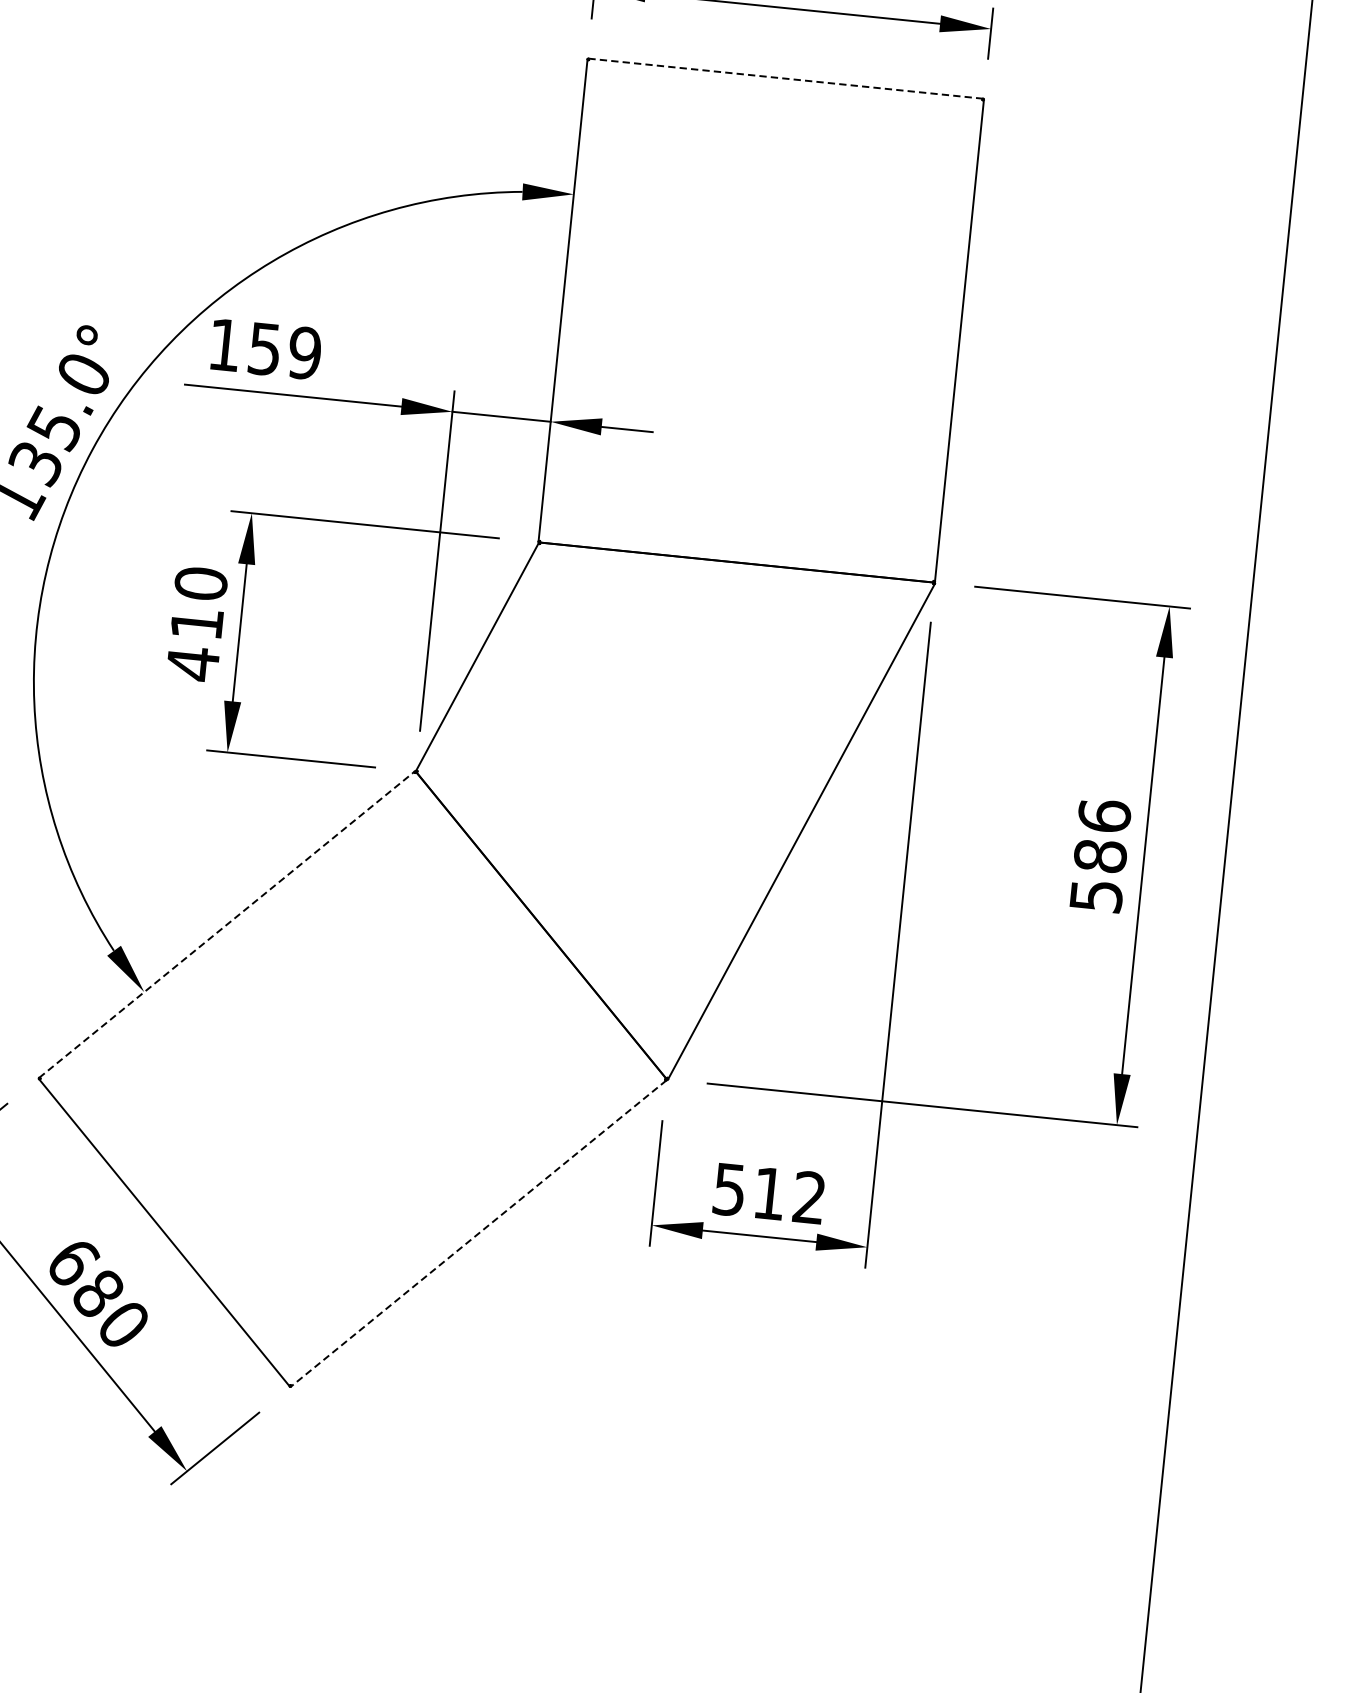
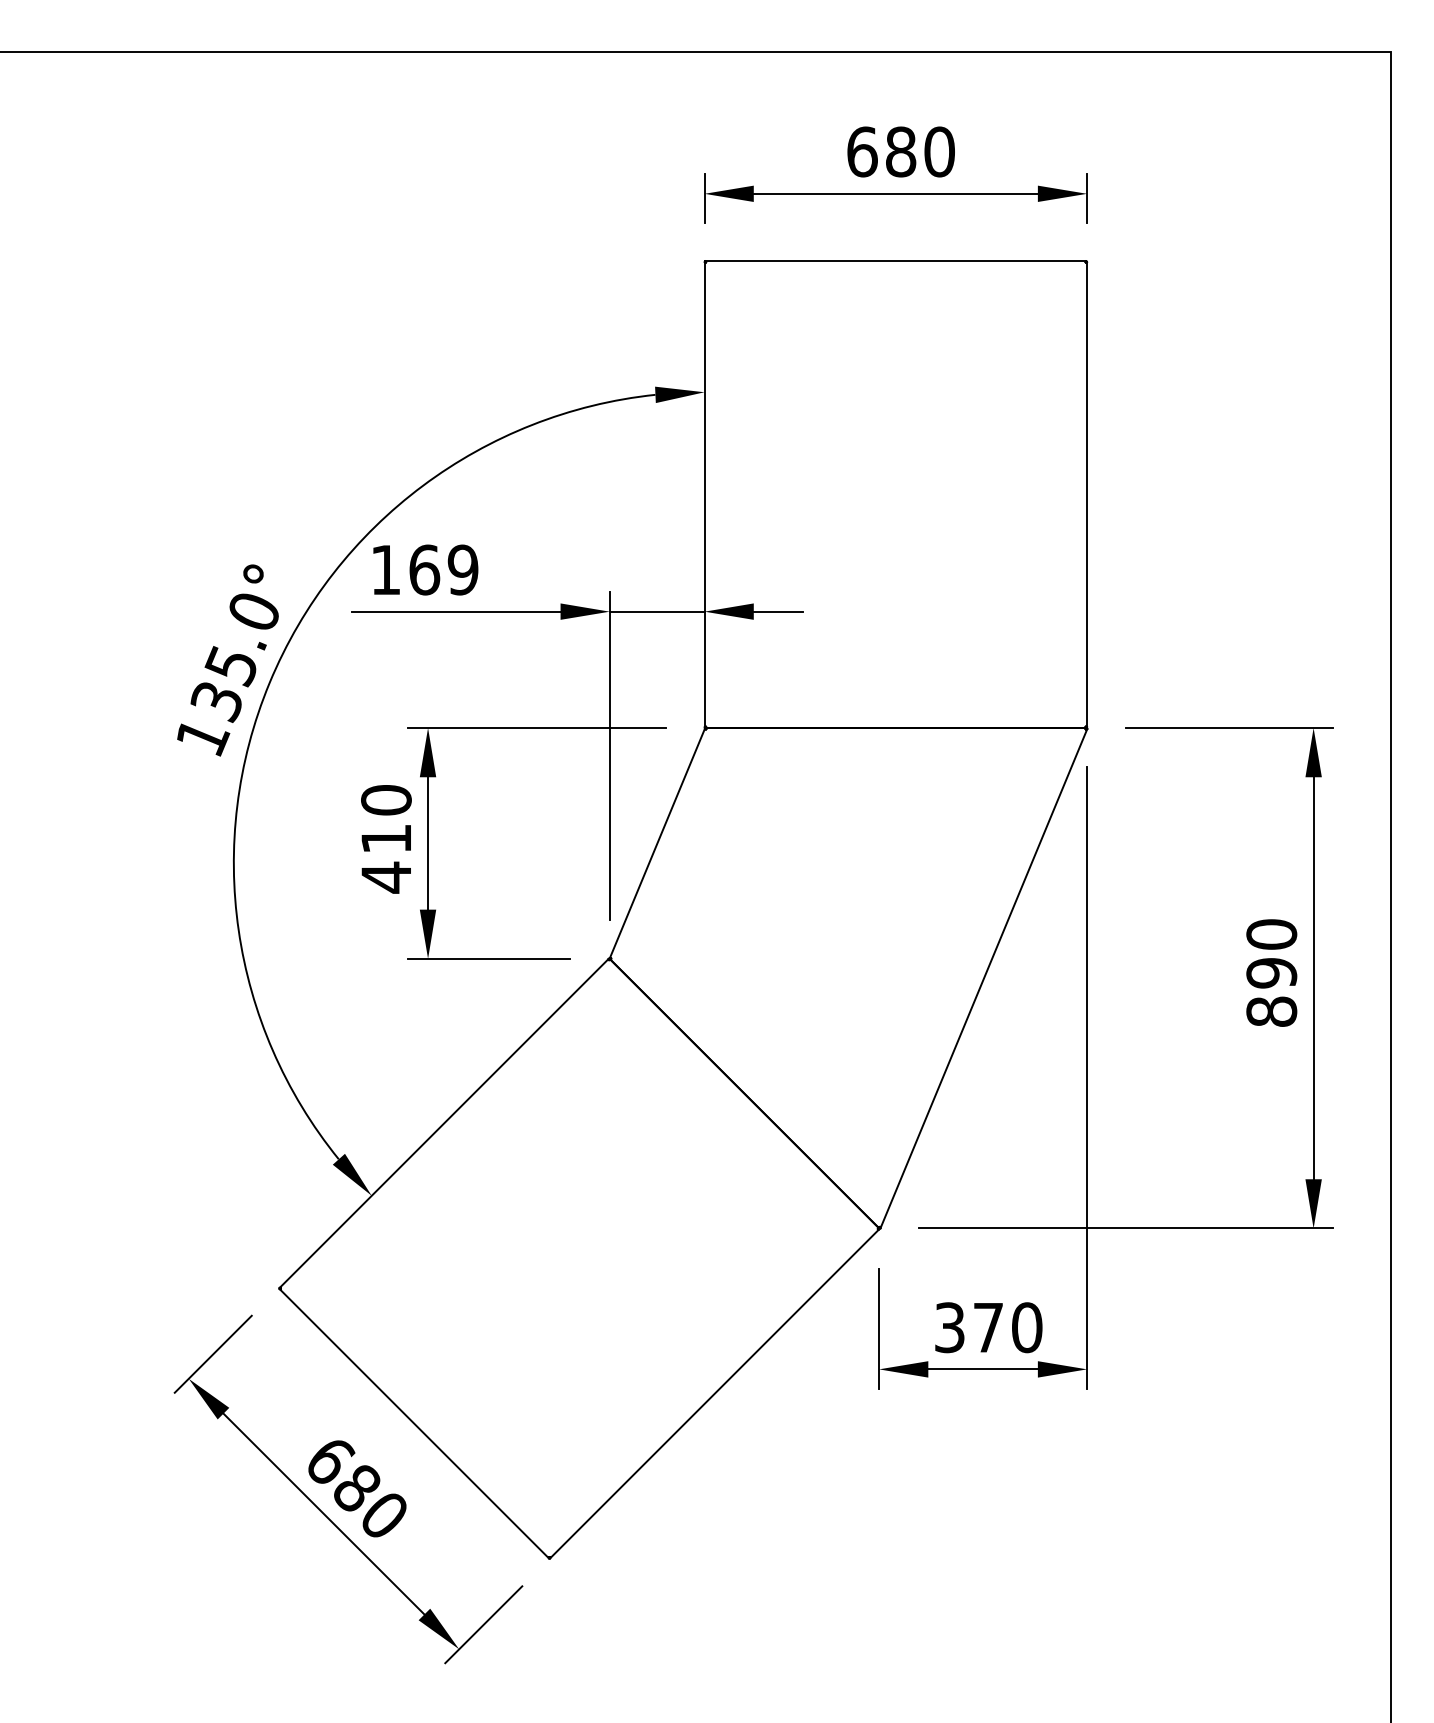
line: (786, 79) -> (896, 261), dashed -> solid
text: (264, 348) -> (424, 569), 159 -> 169
text: (1100, 855) -> (1271, 972), 586 -> 890
line: (227, 924) -> (444, 1123), dashed -> solid
text: (769, 1193) -> (988, 1327), 512 -> 370
line: (478, 1233) -> (714, 1393), dashed -> solid

